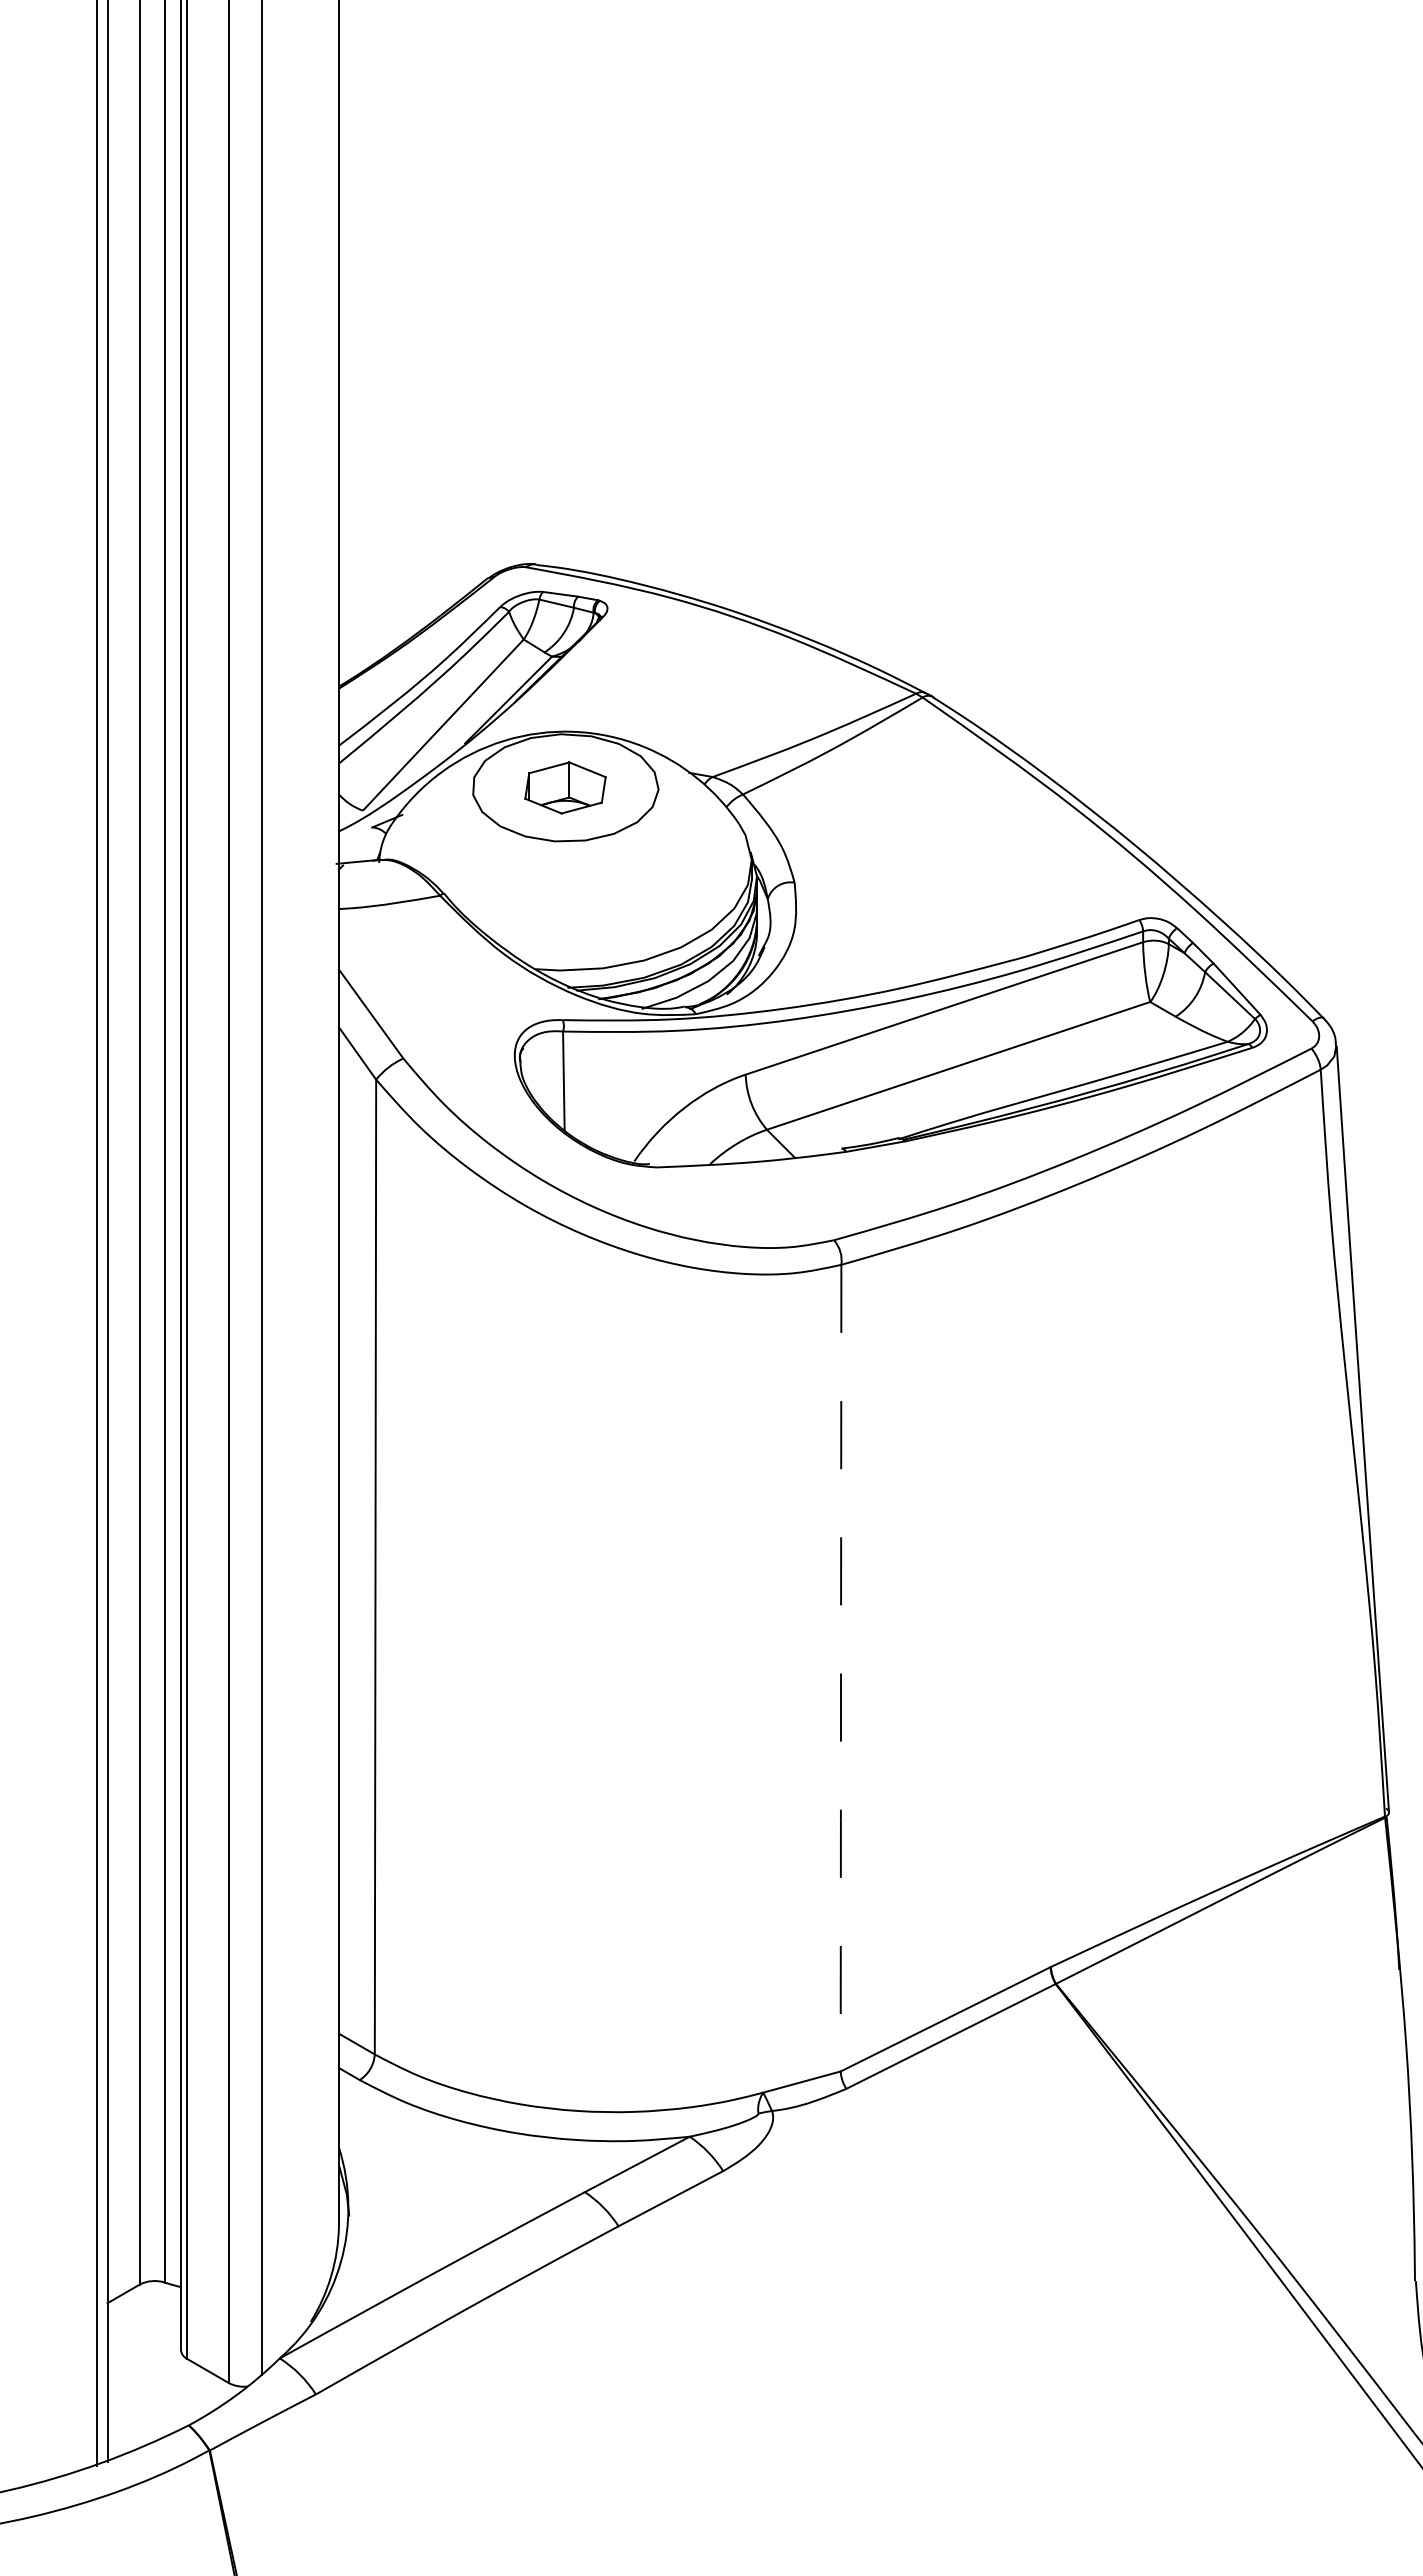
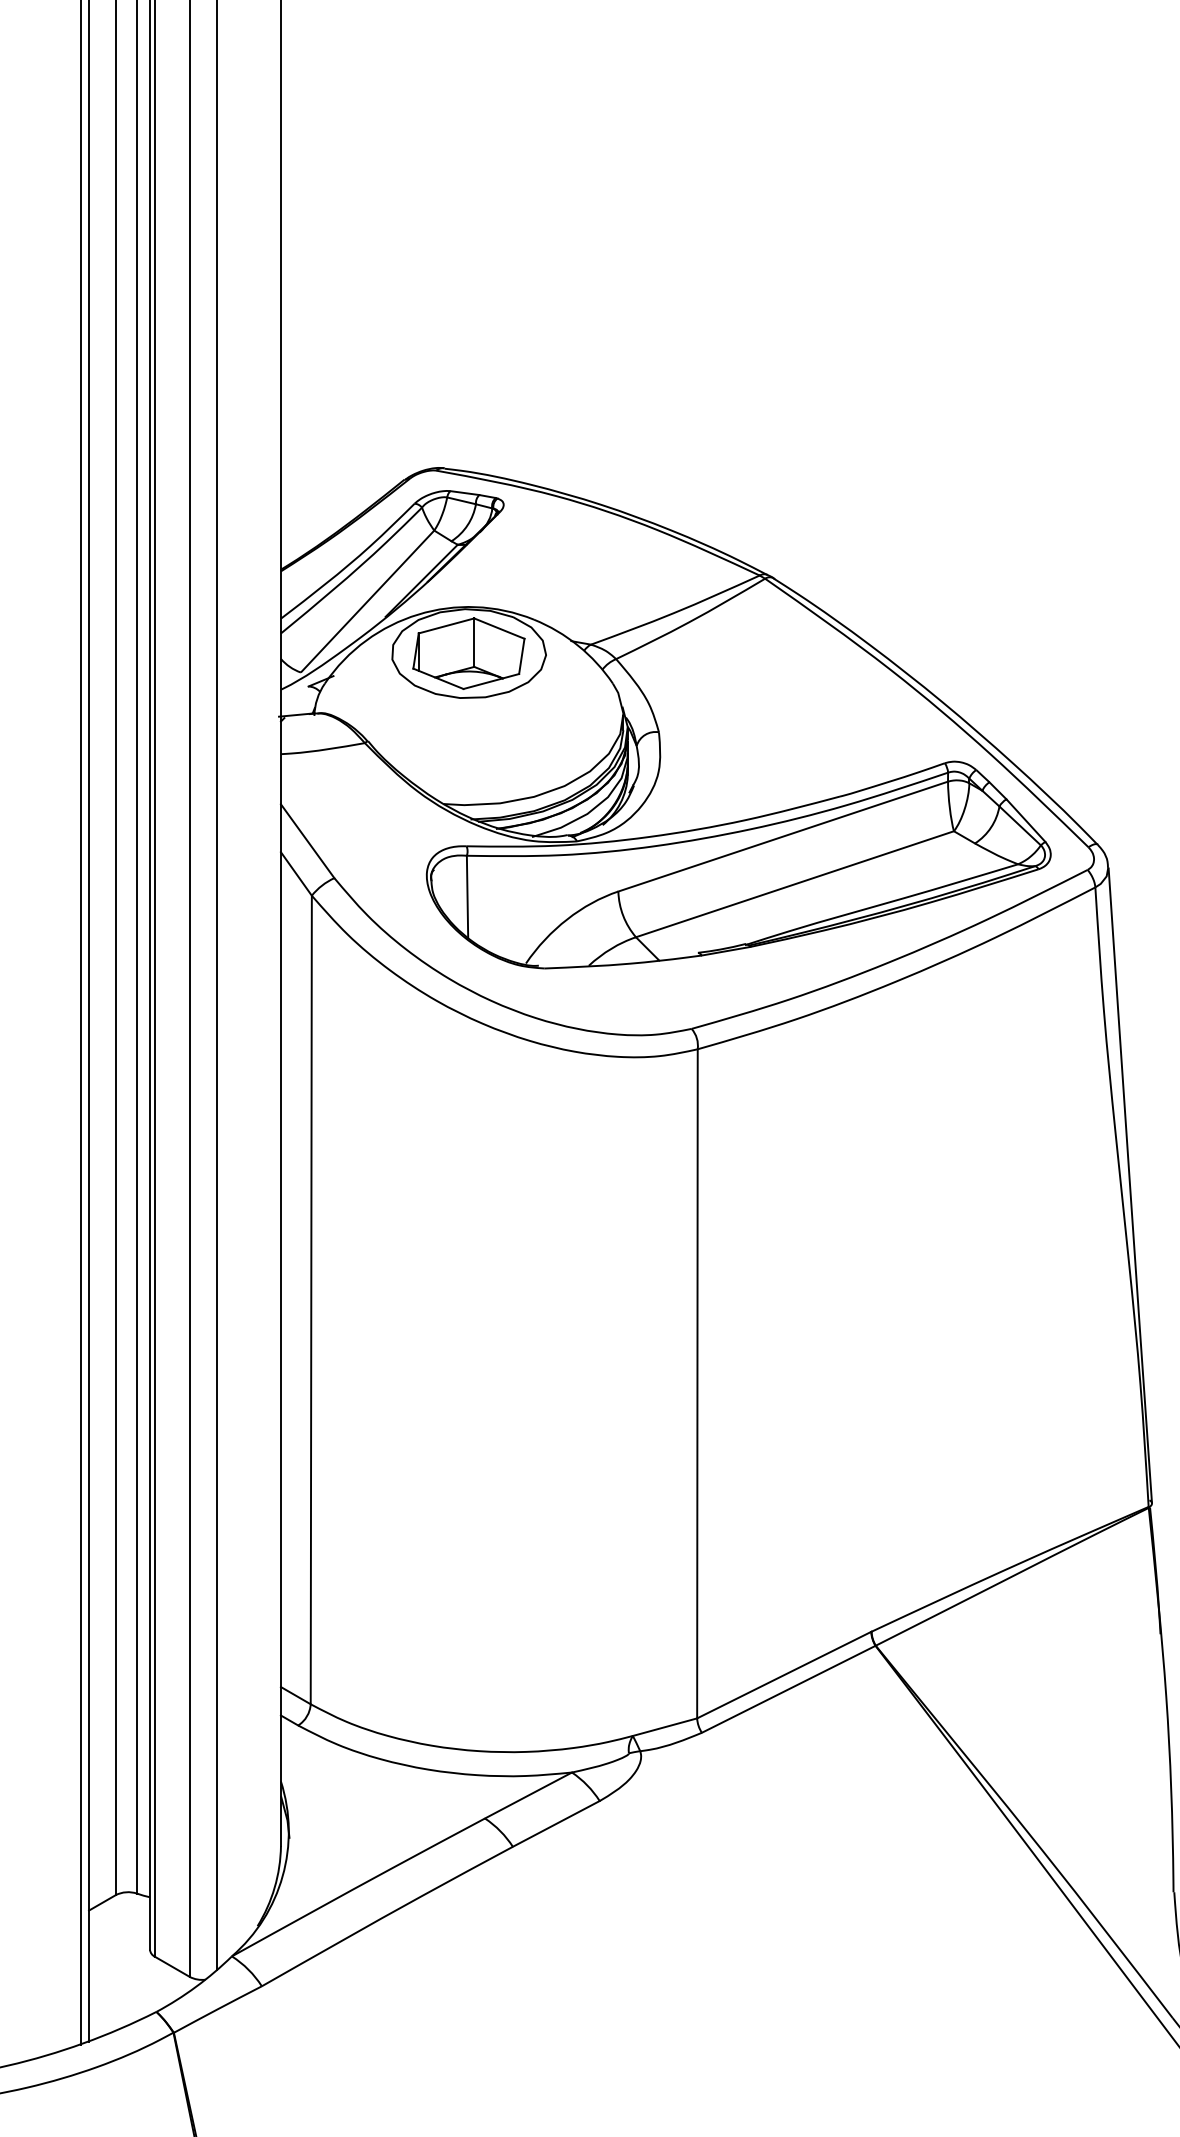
part: (565, 787) -> (468, 653), size x1.67
line: (841, 1668) -> (697, 1384), dashed -> solid

